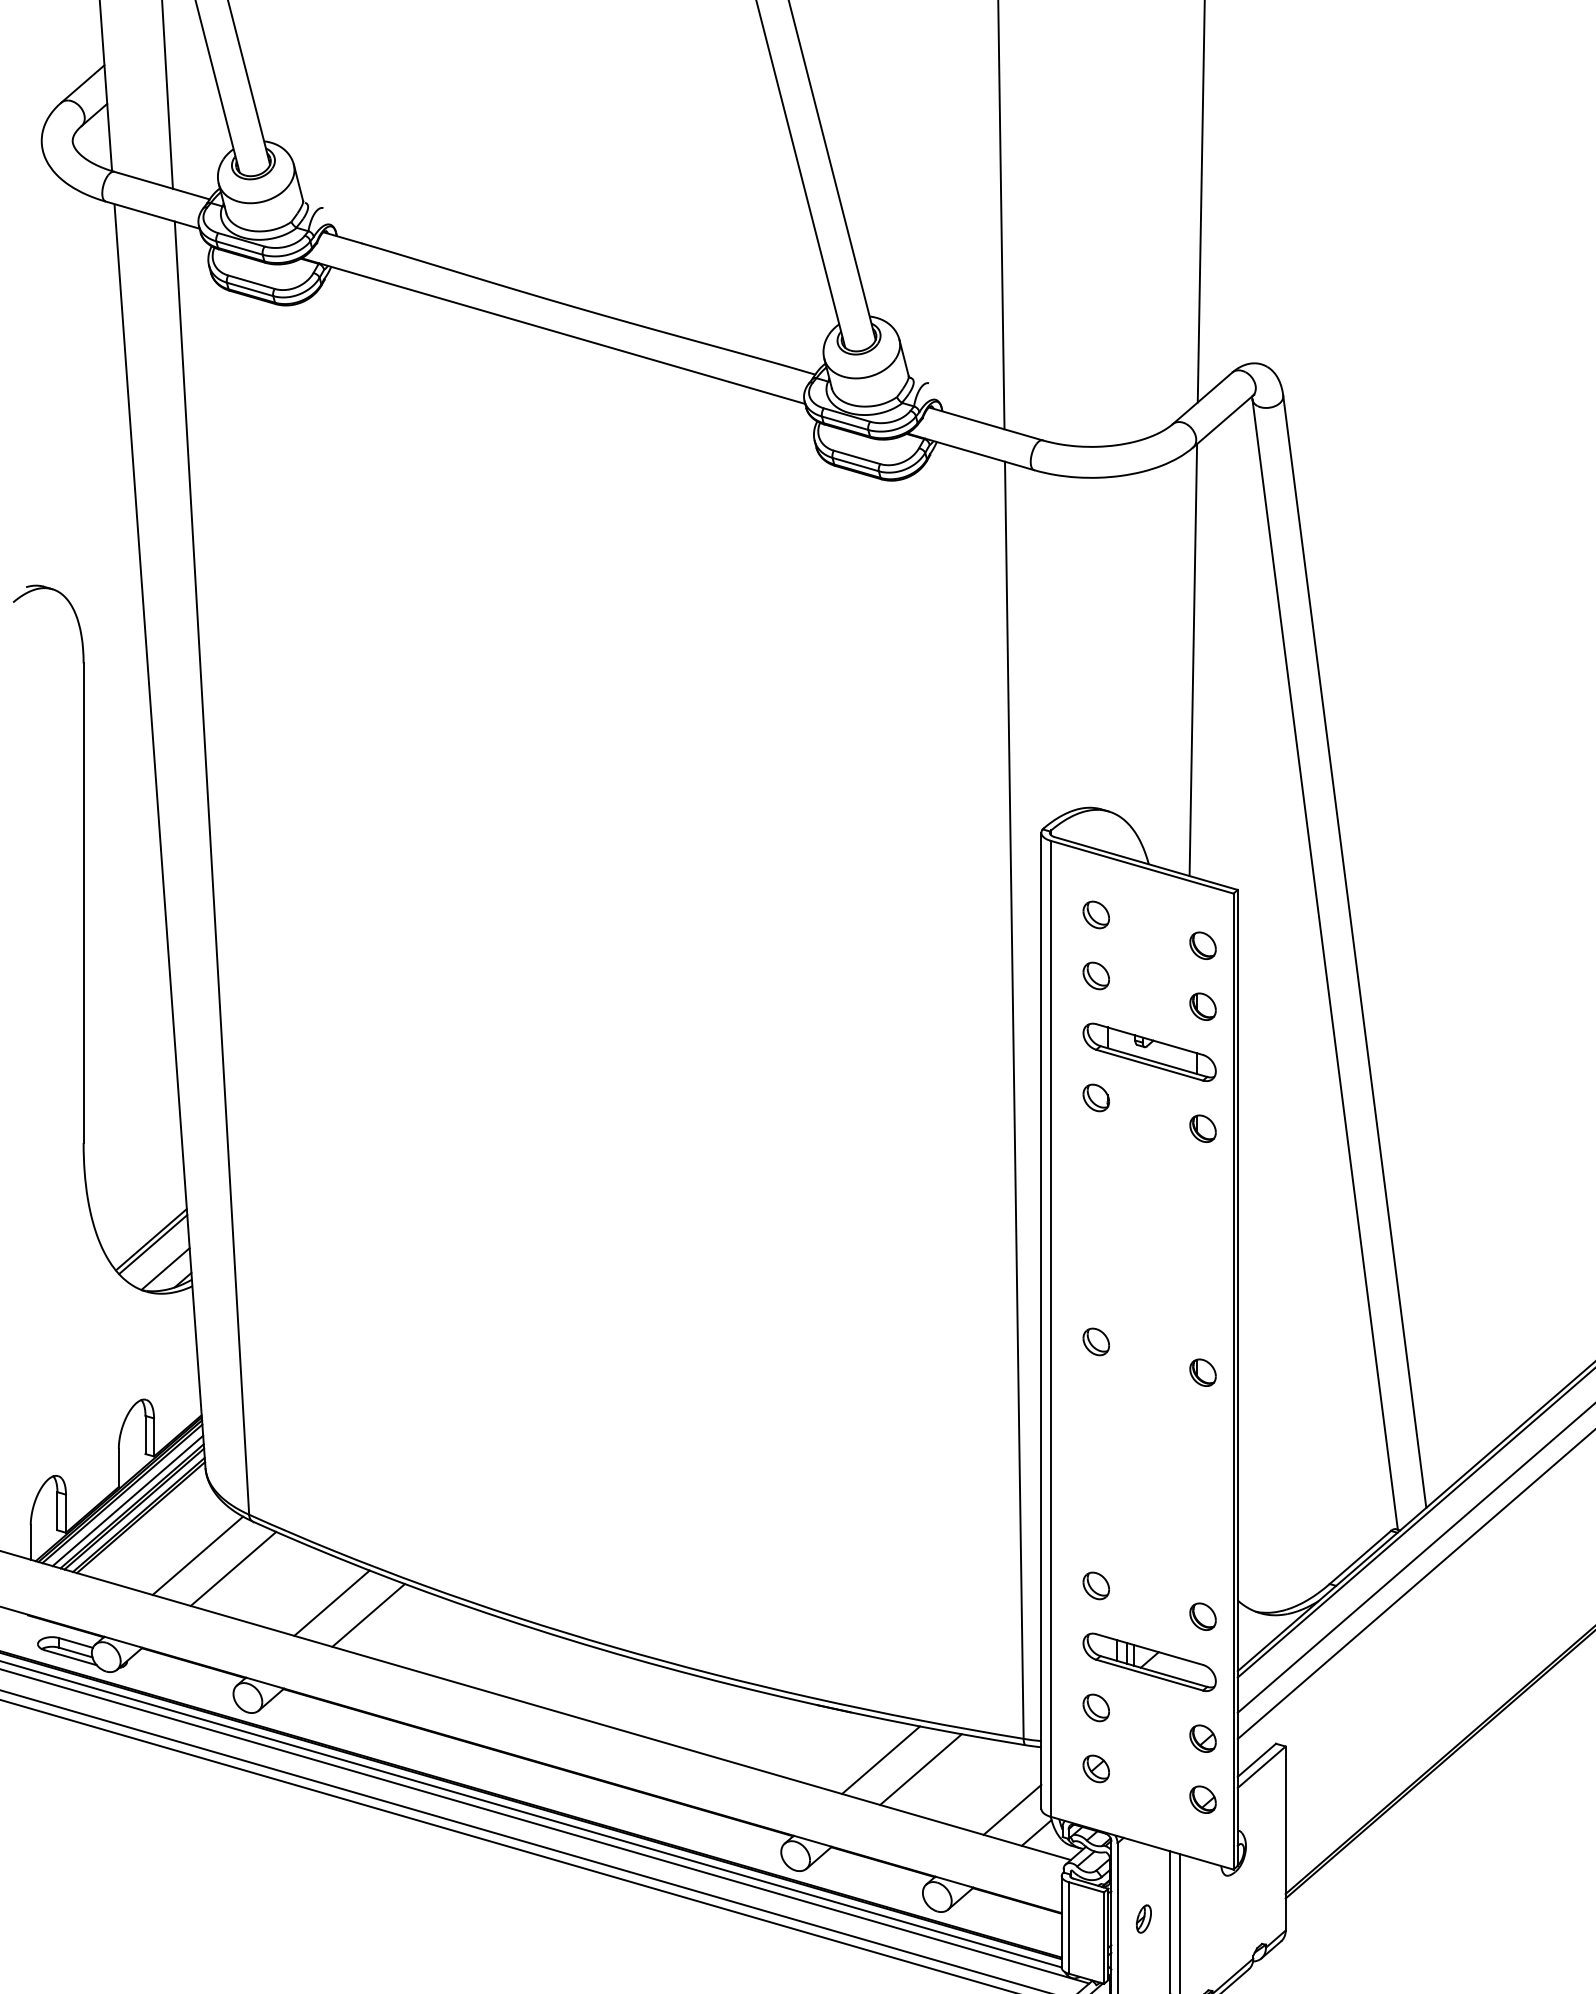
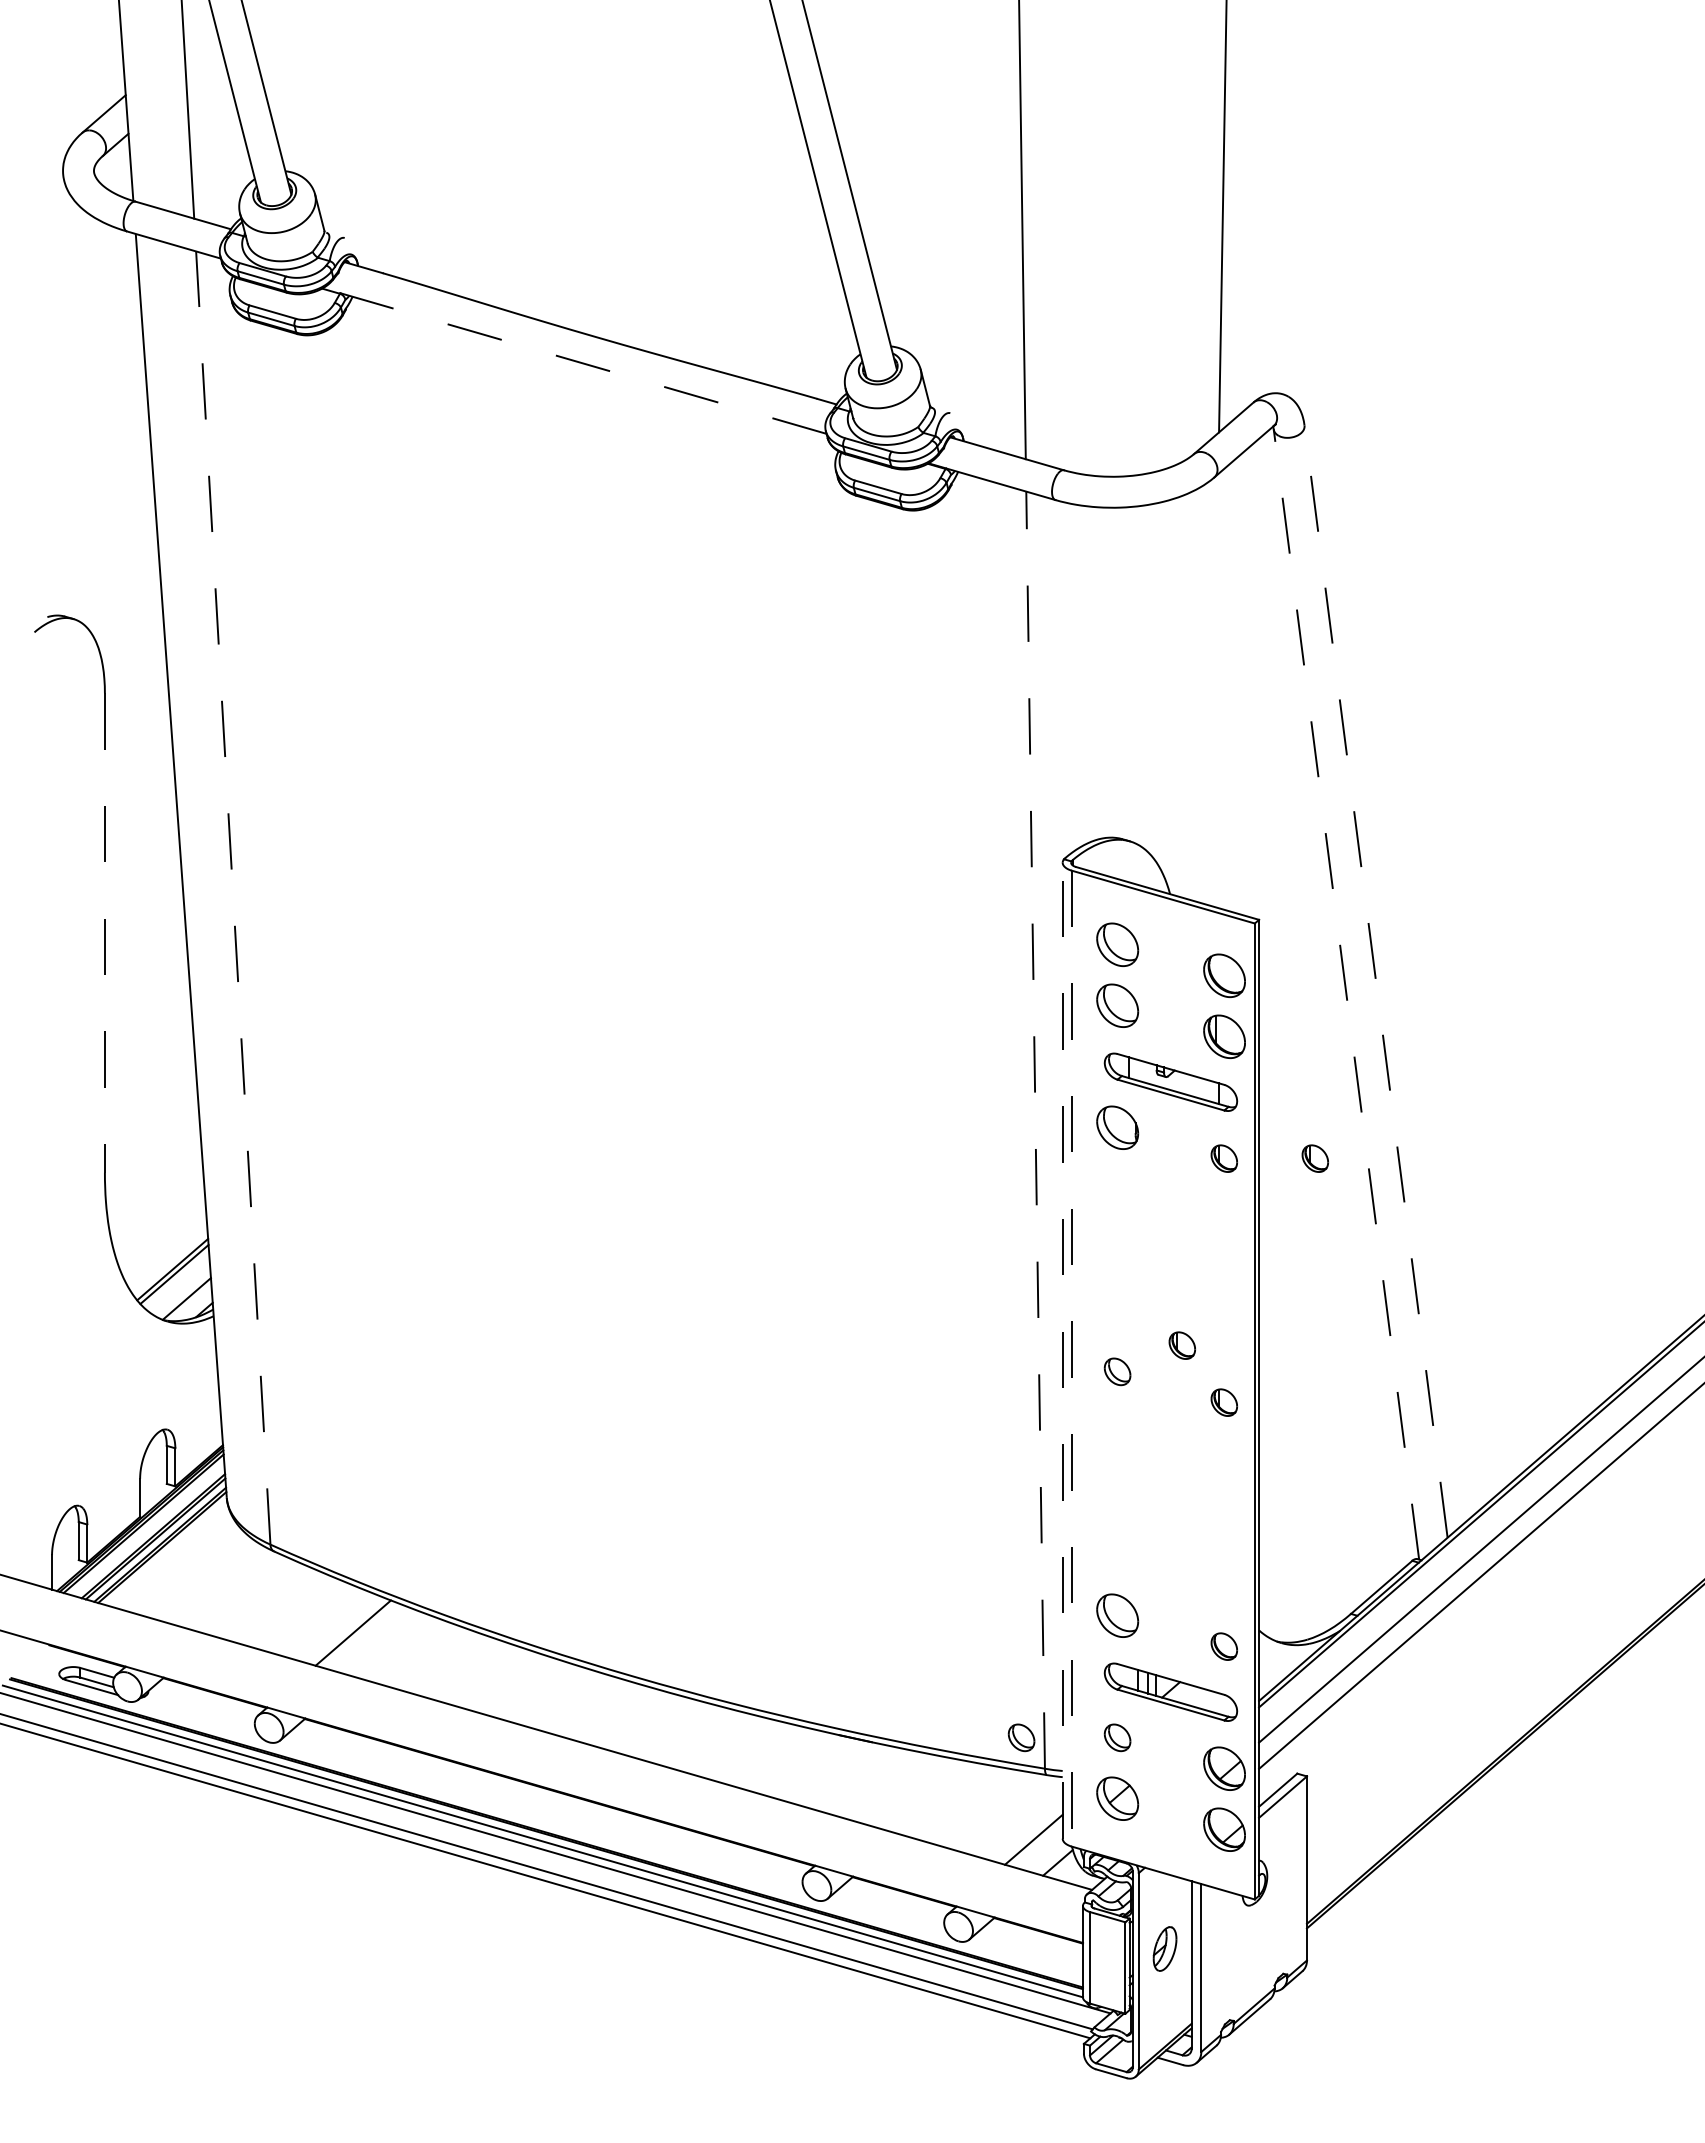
line: (553, 330) -> (574, 360), solid -> dashed
line: (1193, 659) -> (1214, 689), removed
line: (212, 868) -> (233, 898), solid -> dashed
line: (83, 903) -> (104, 933), solid -> dashed
part: (1096, 914) -> (1117, 944), size x1.6
part: (1202, 945) -> (1223, 975), size x1.6
line: (1355, 951) -> (1376, 981), solid -> dashed
line: (1325, 964) -> (1346, 994), solid -> dashed
part: (1096, 975) -> (1117, 1005), size x1.6
part: (1202, 1006) -> (1223, 1036), size x1.6
part: (1096, 1097) -> (1117, 1127), size x1.6
line: (1014, 1100) -> (1035, 1130), solid -> dashed
part: (1293, 1128) -> (1314, 1158), added
part: (1160, 1315) -> (1181, 1345), added
line: (1041, 1320) -> (1062, 1350), solid -> dashed
line: (1050, 1328) -> (1071, 1358), solid -> dashed
line: (127, 1500) -> (148, 1530), removed
line: (198, 1555) -> (219, 1585), removed
line: (233, 1568) -> (254, 1598), removed
part: (1096, 1585) -> (1117, 1615), size x1.6
line: (368, 1614) -> (389, 1644), removed
part: (1000, 1707) -> (1021, 1737), added
part: (1202, 1738) -> (1223, 1768), size x1.6
line: (881, 1759) -> (902, 1789), removed
part: (1096, 1768) -> (1117, 1798), size x1.6
line: (921, 1769) -> (942, 1799), removed
part: (1202, 1799) -> (1223, 1829), size x1.6
part: (1144, 1918) -> (1165, 1948), size x1.6

